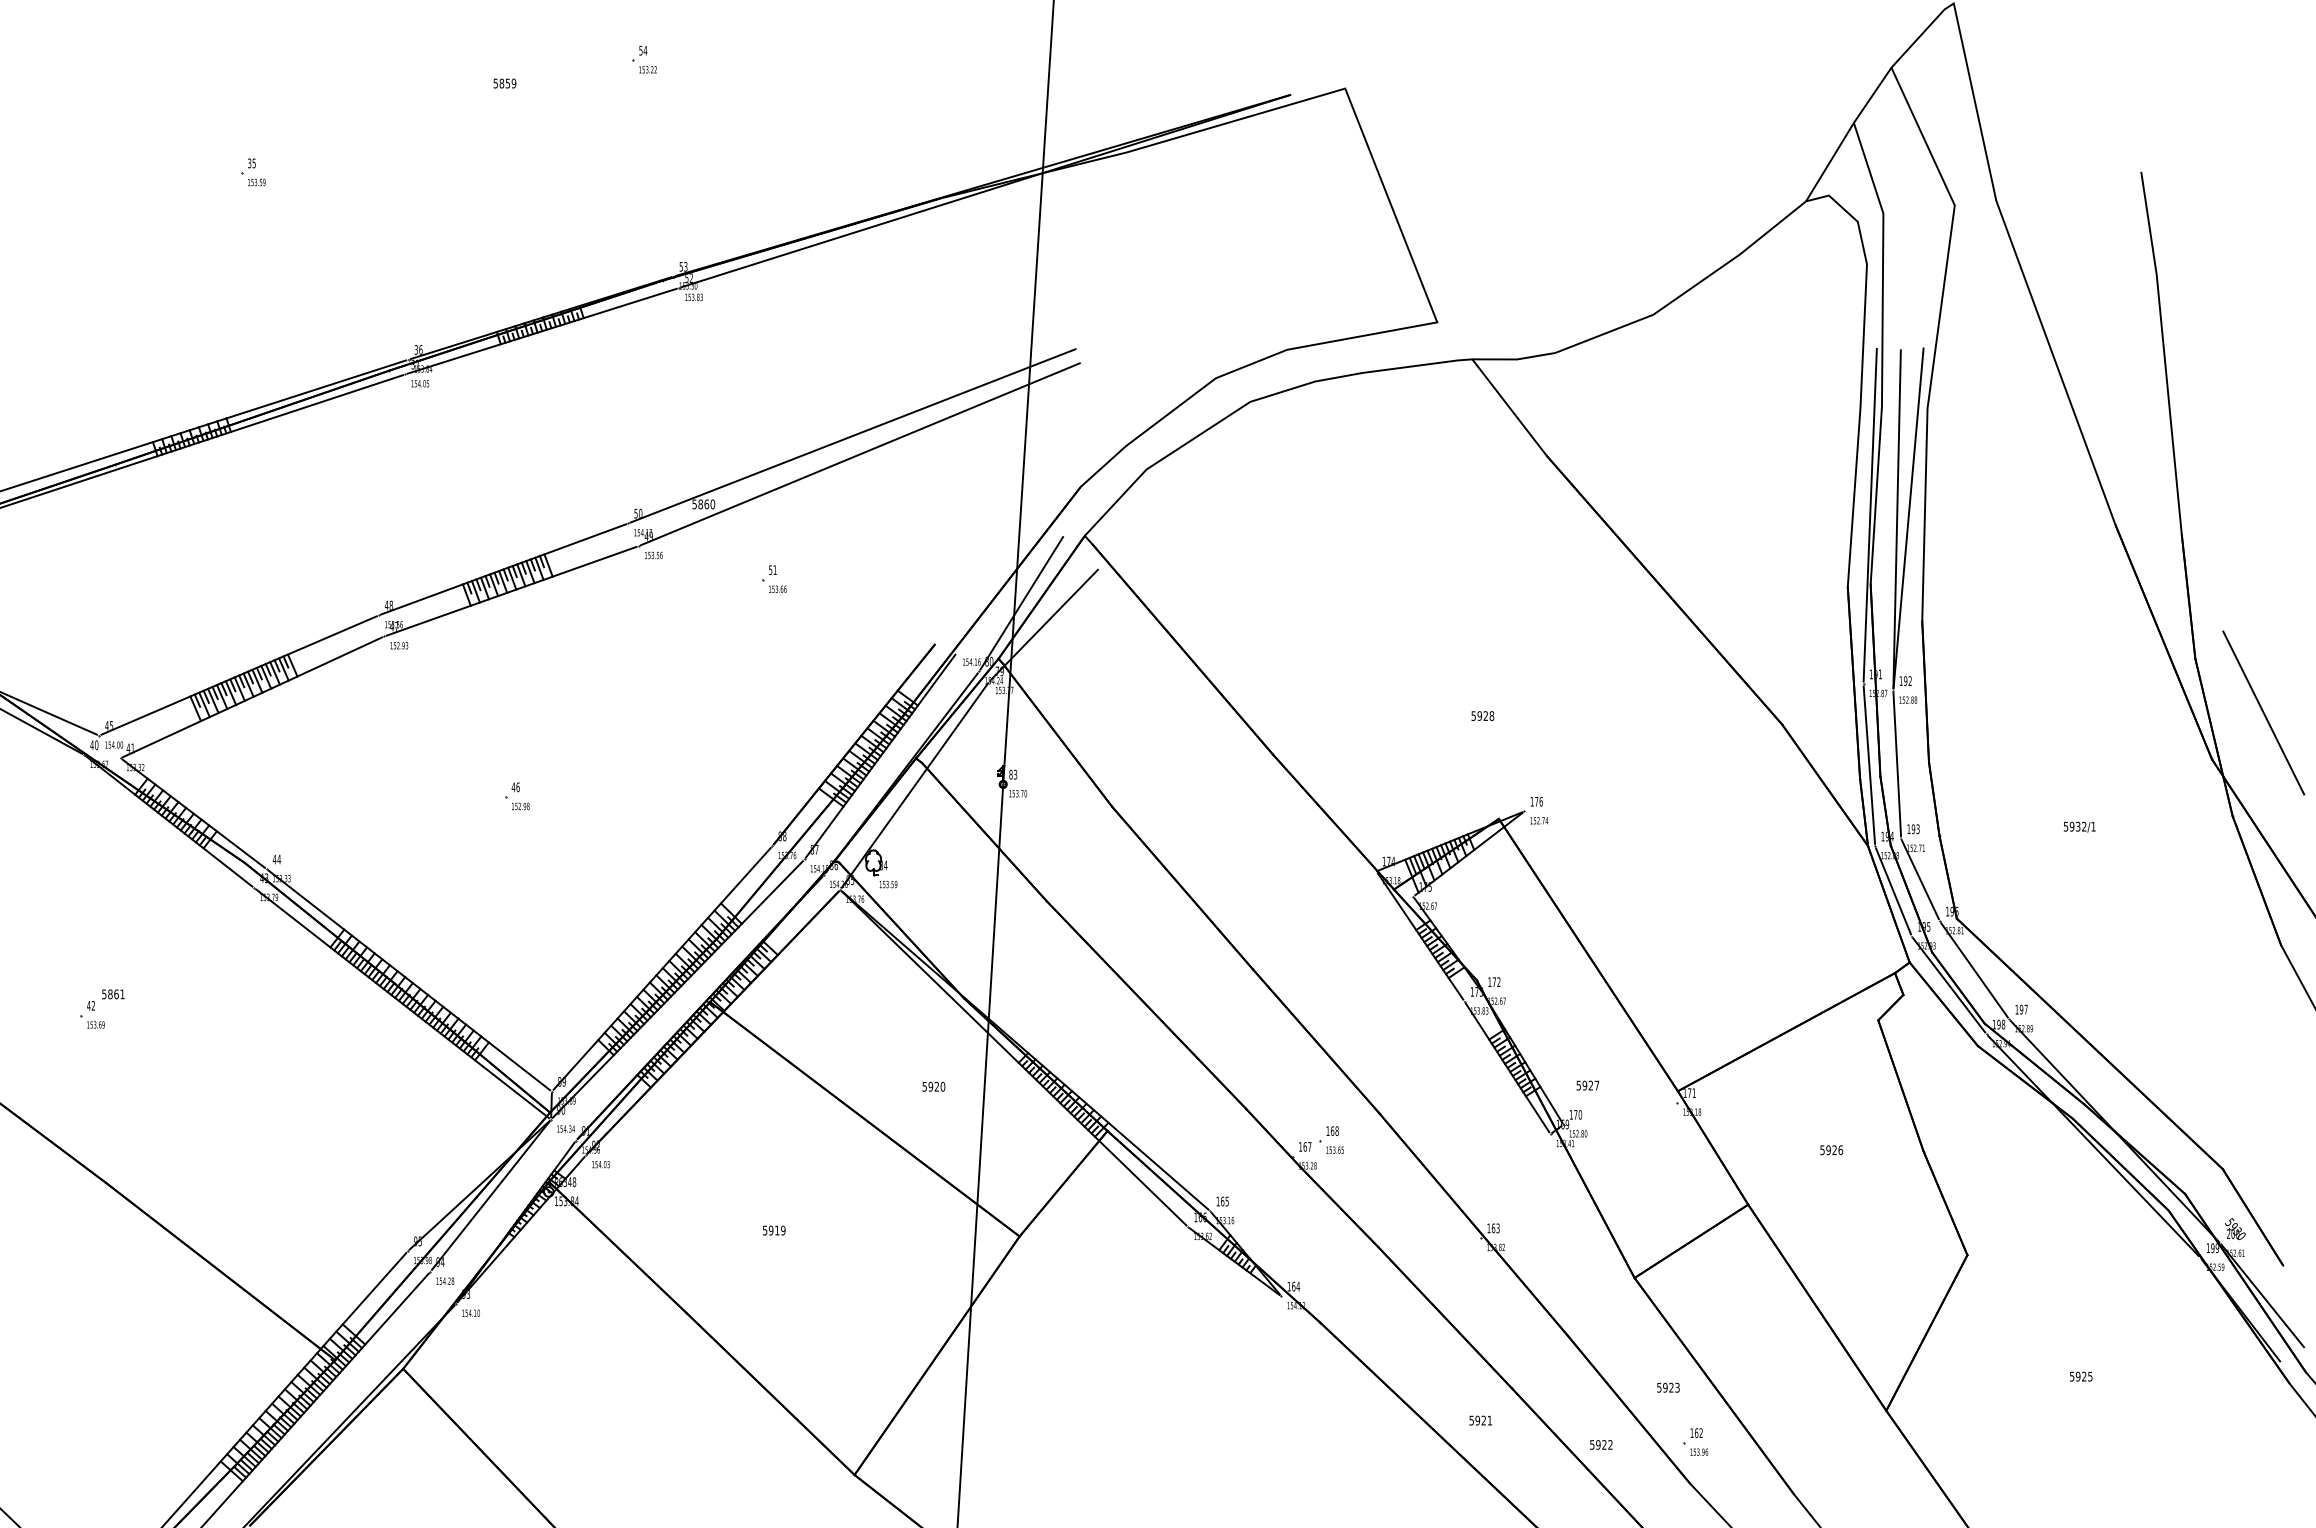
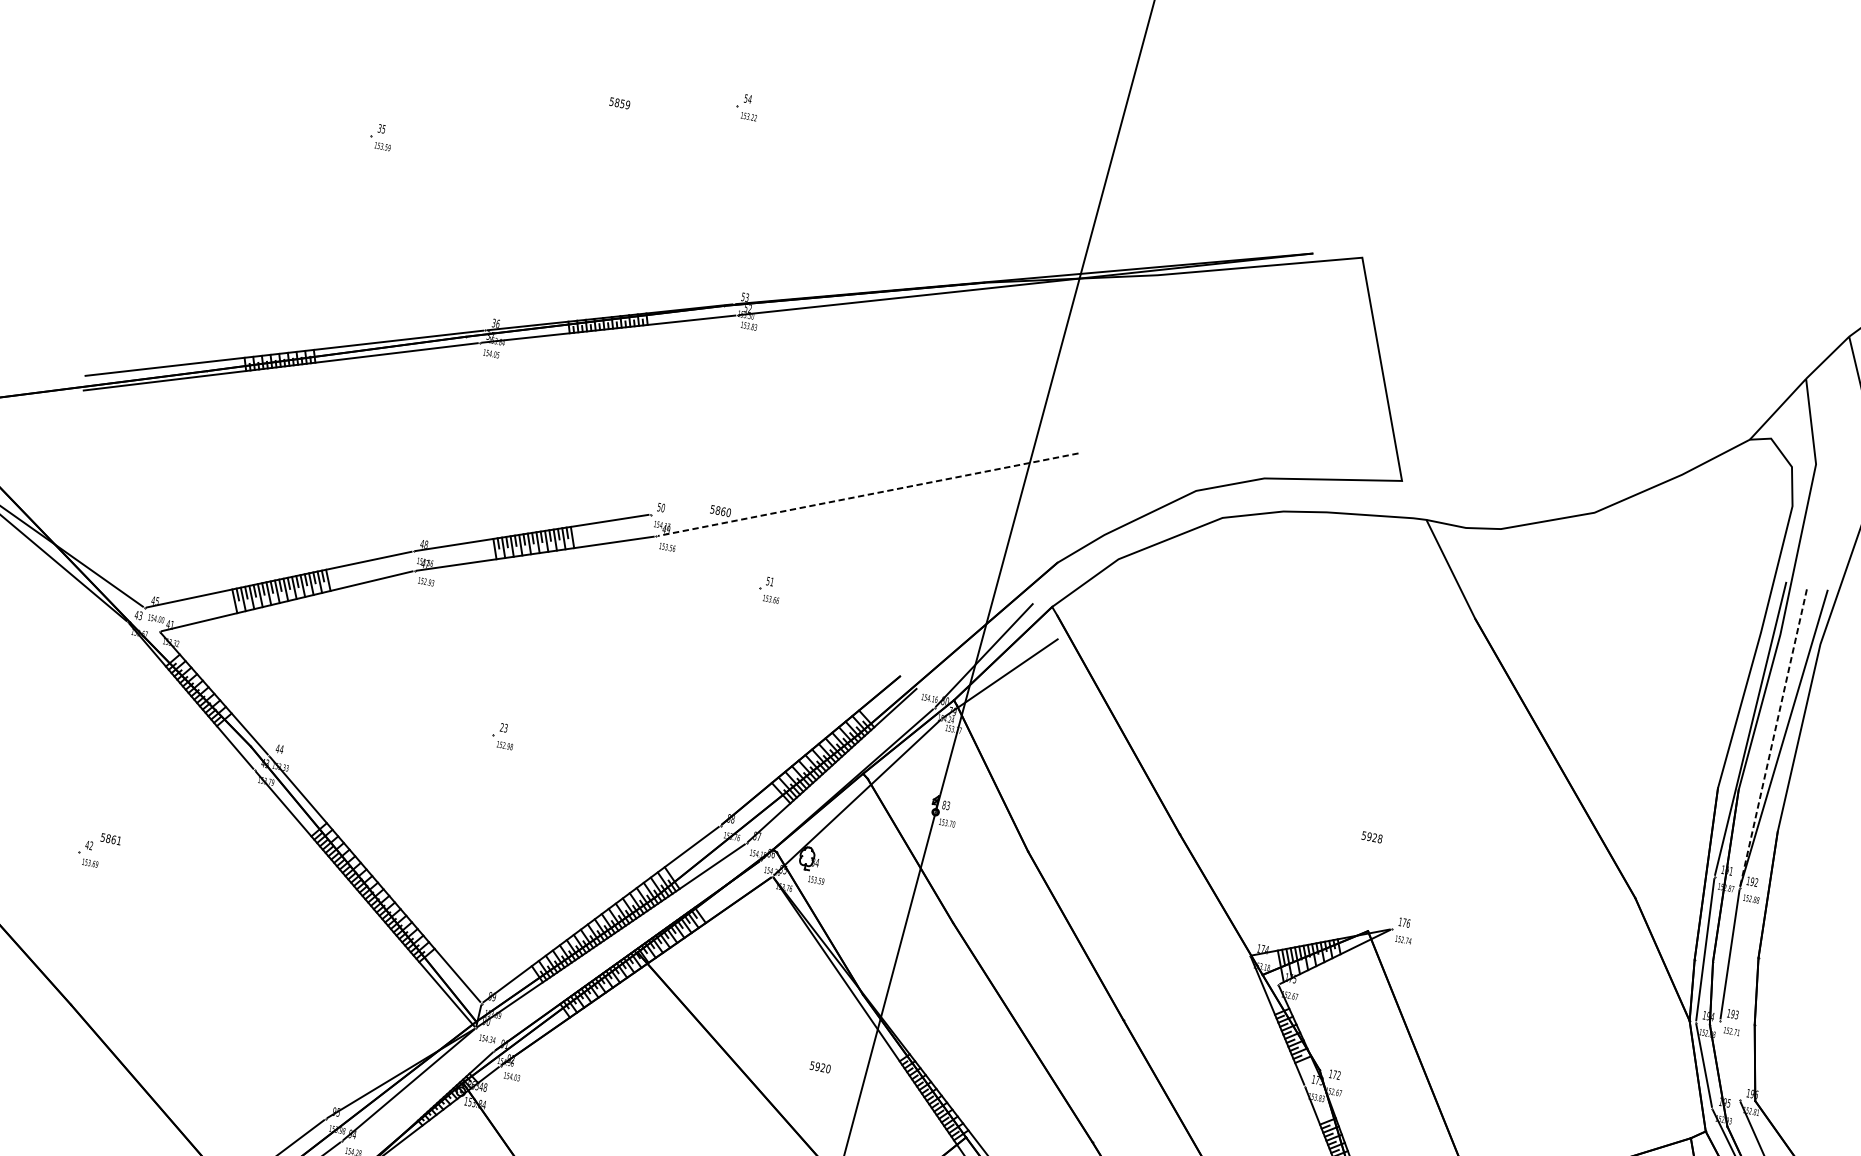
line: (852, 435) -> (864, 476), removed
line: (859, 454) -> (867, 494), solid -> dashed
line: (1897, 518) -> (1774, 736), solid -> dashed
text: (96, 744) -> (140, 615), 40 -> 43
text: (515, 787) -> (503, 727), 46 -> 23
line: (1920, 880) -> (1729, 1060), removed

